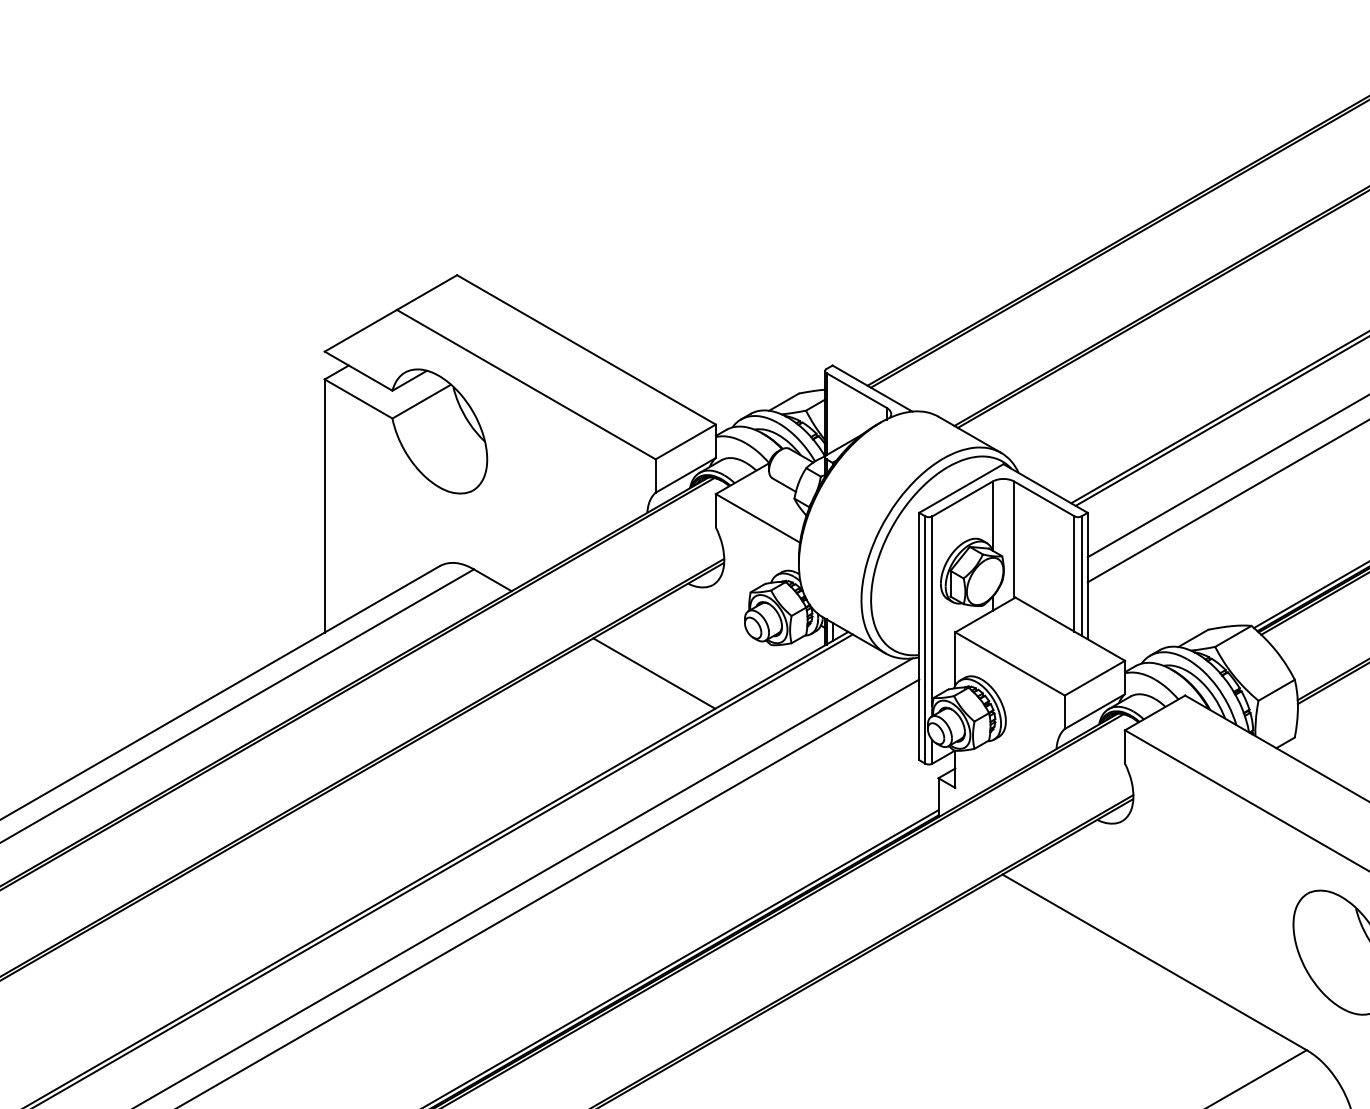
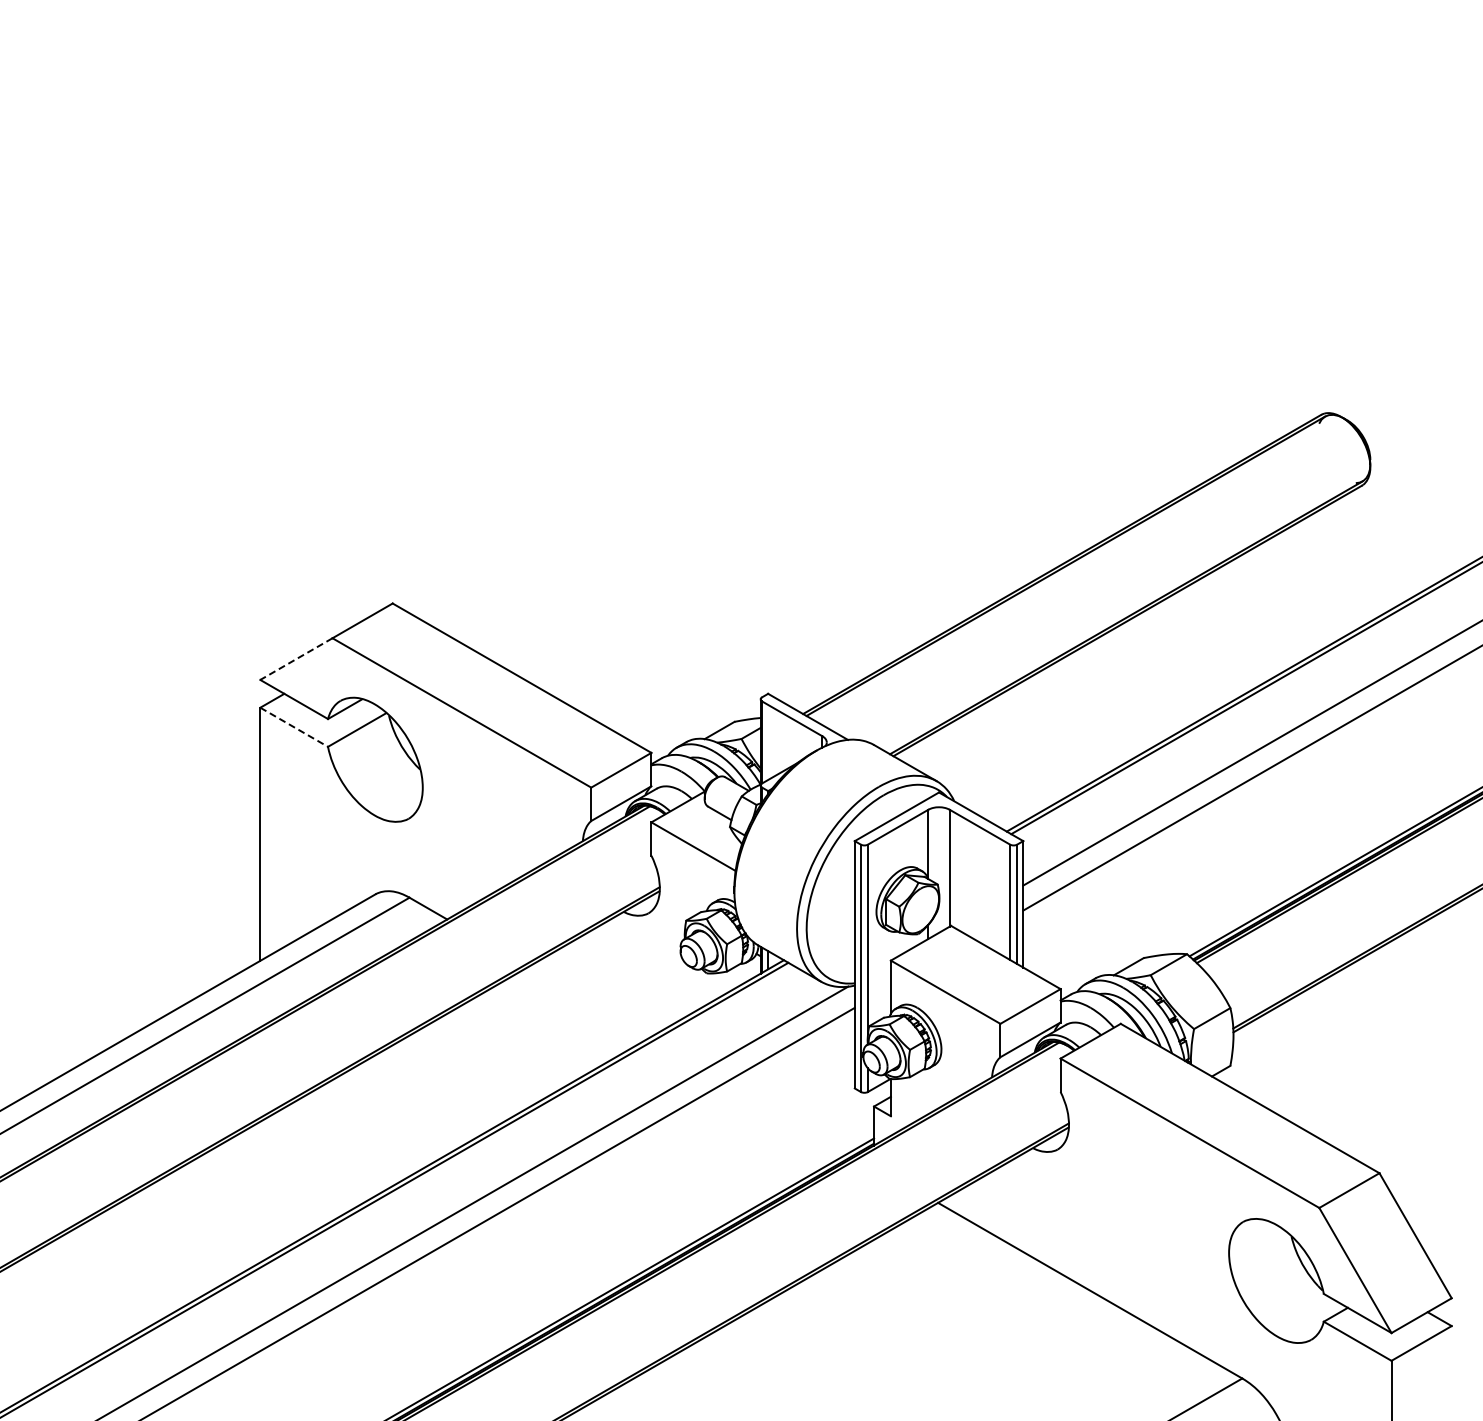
line: (360, 331) -> (296, 659), solid -> dashed
line: (358, 399) -> (294, 727), solid -> dashed
line: (653, 673) -> (589, 1001), removed

